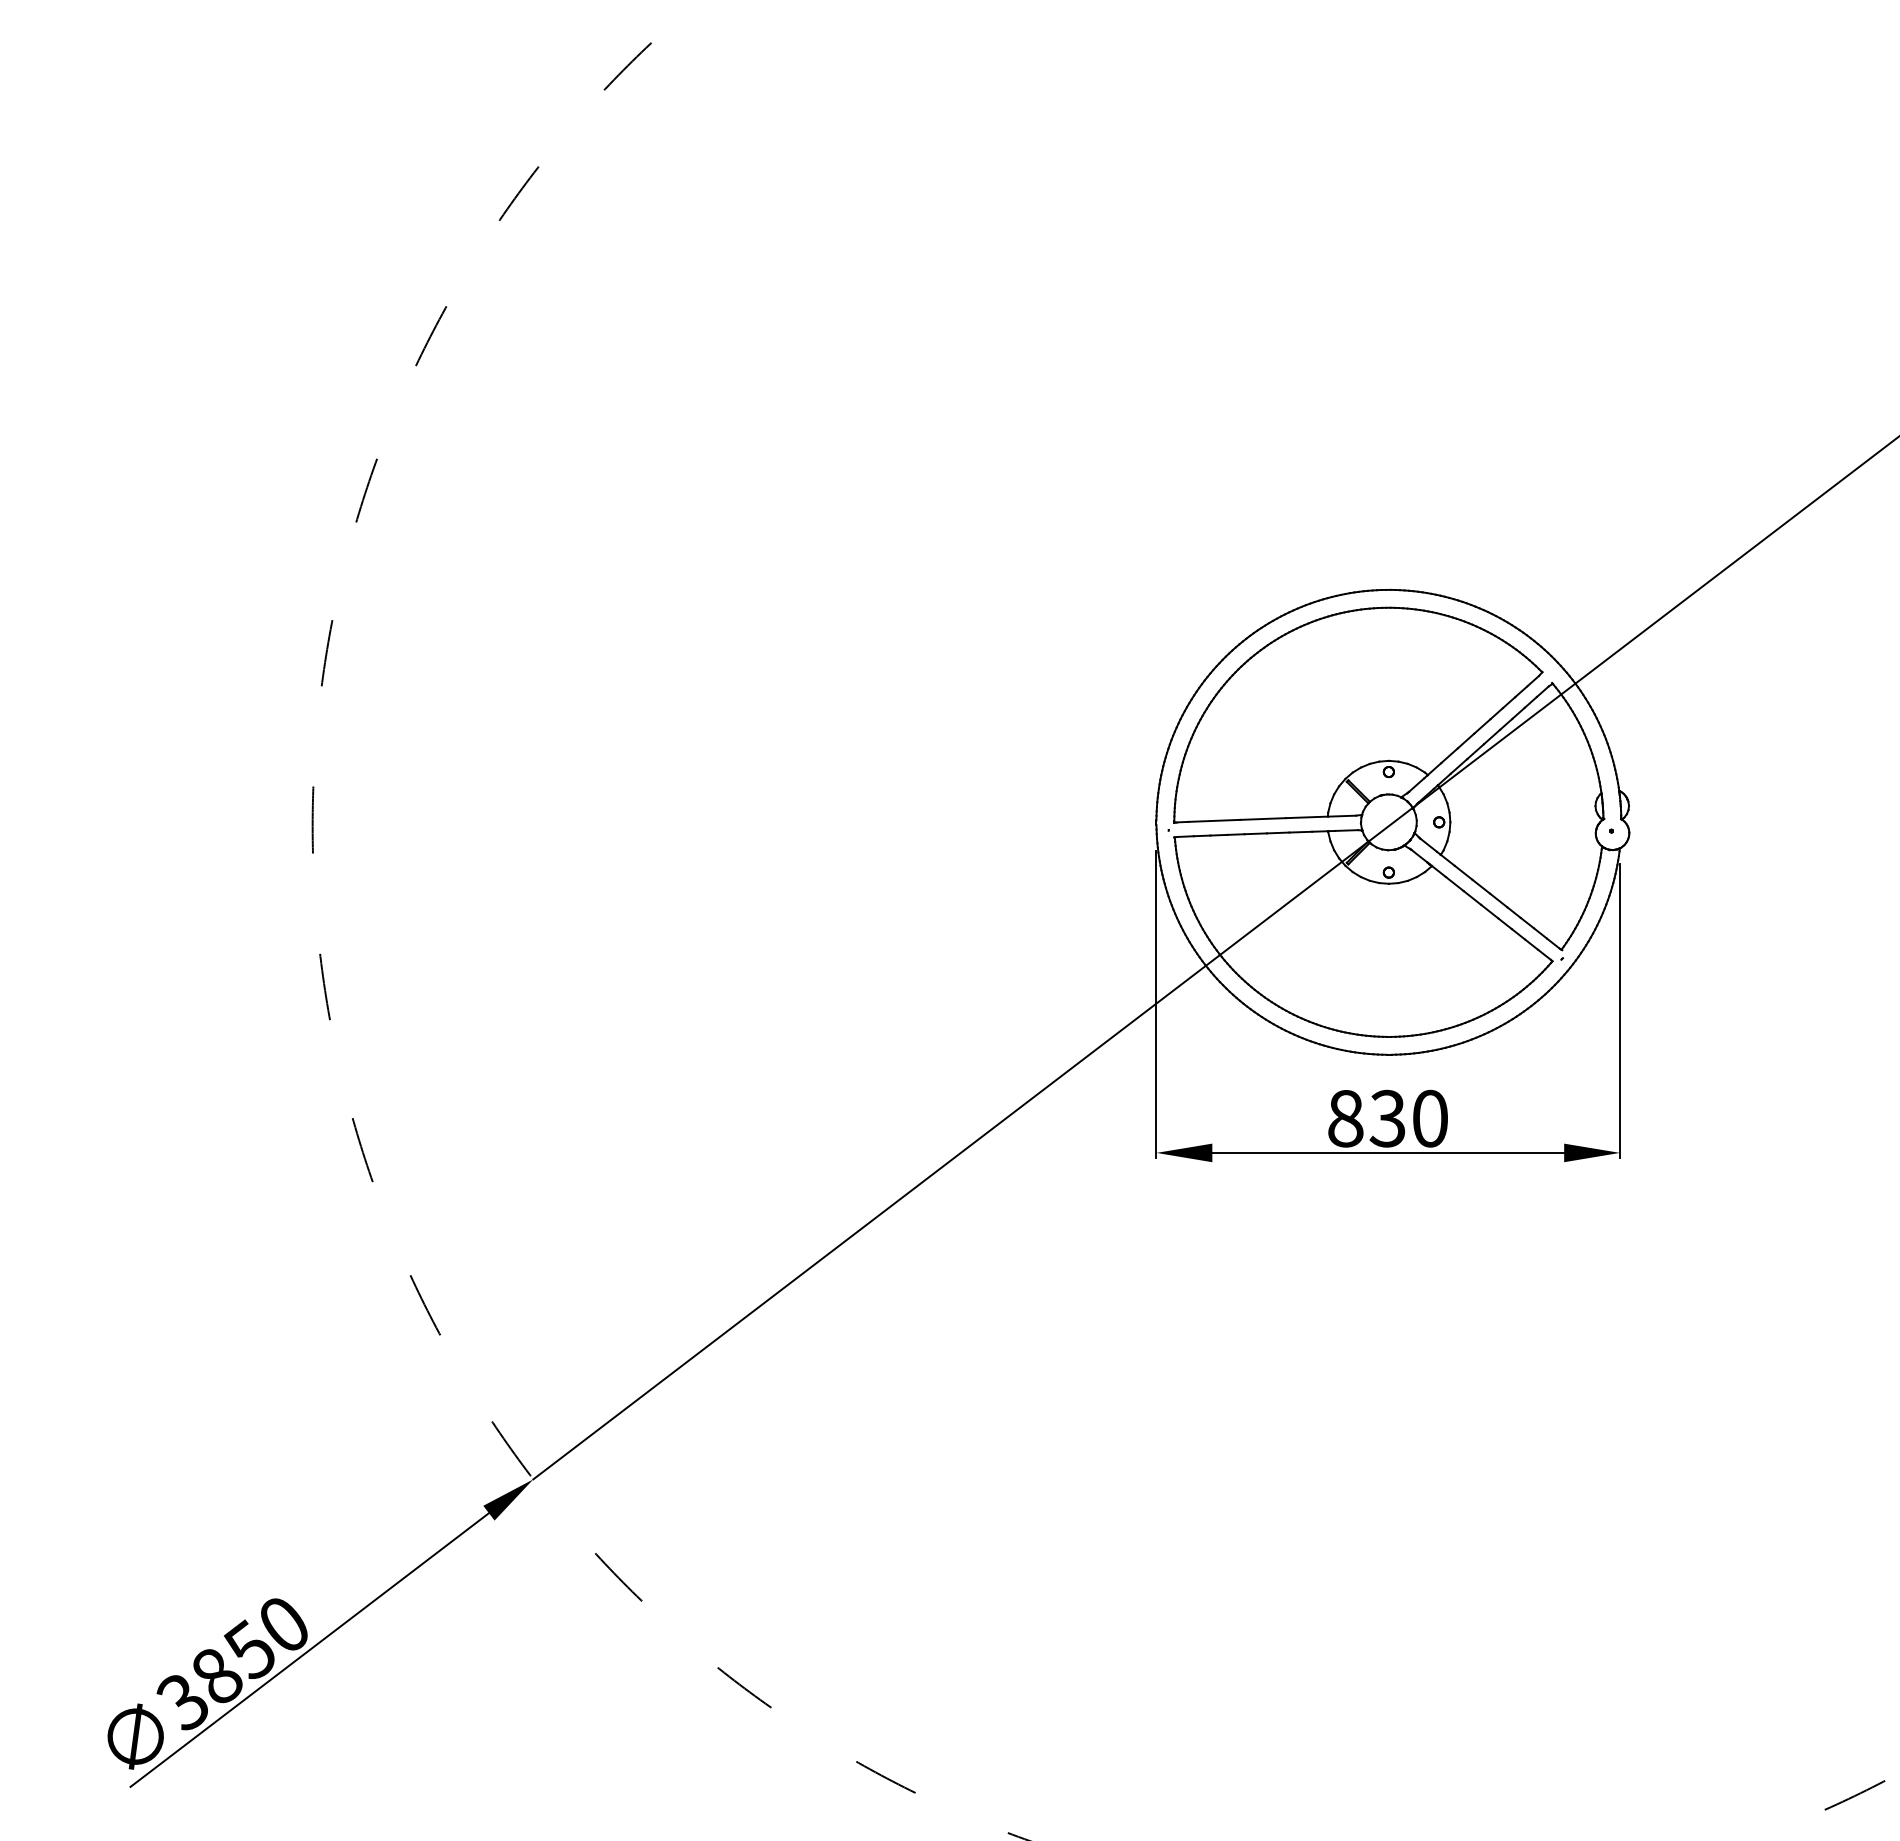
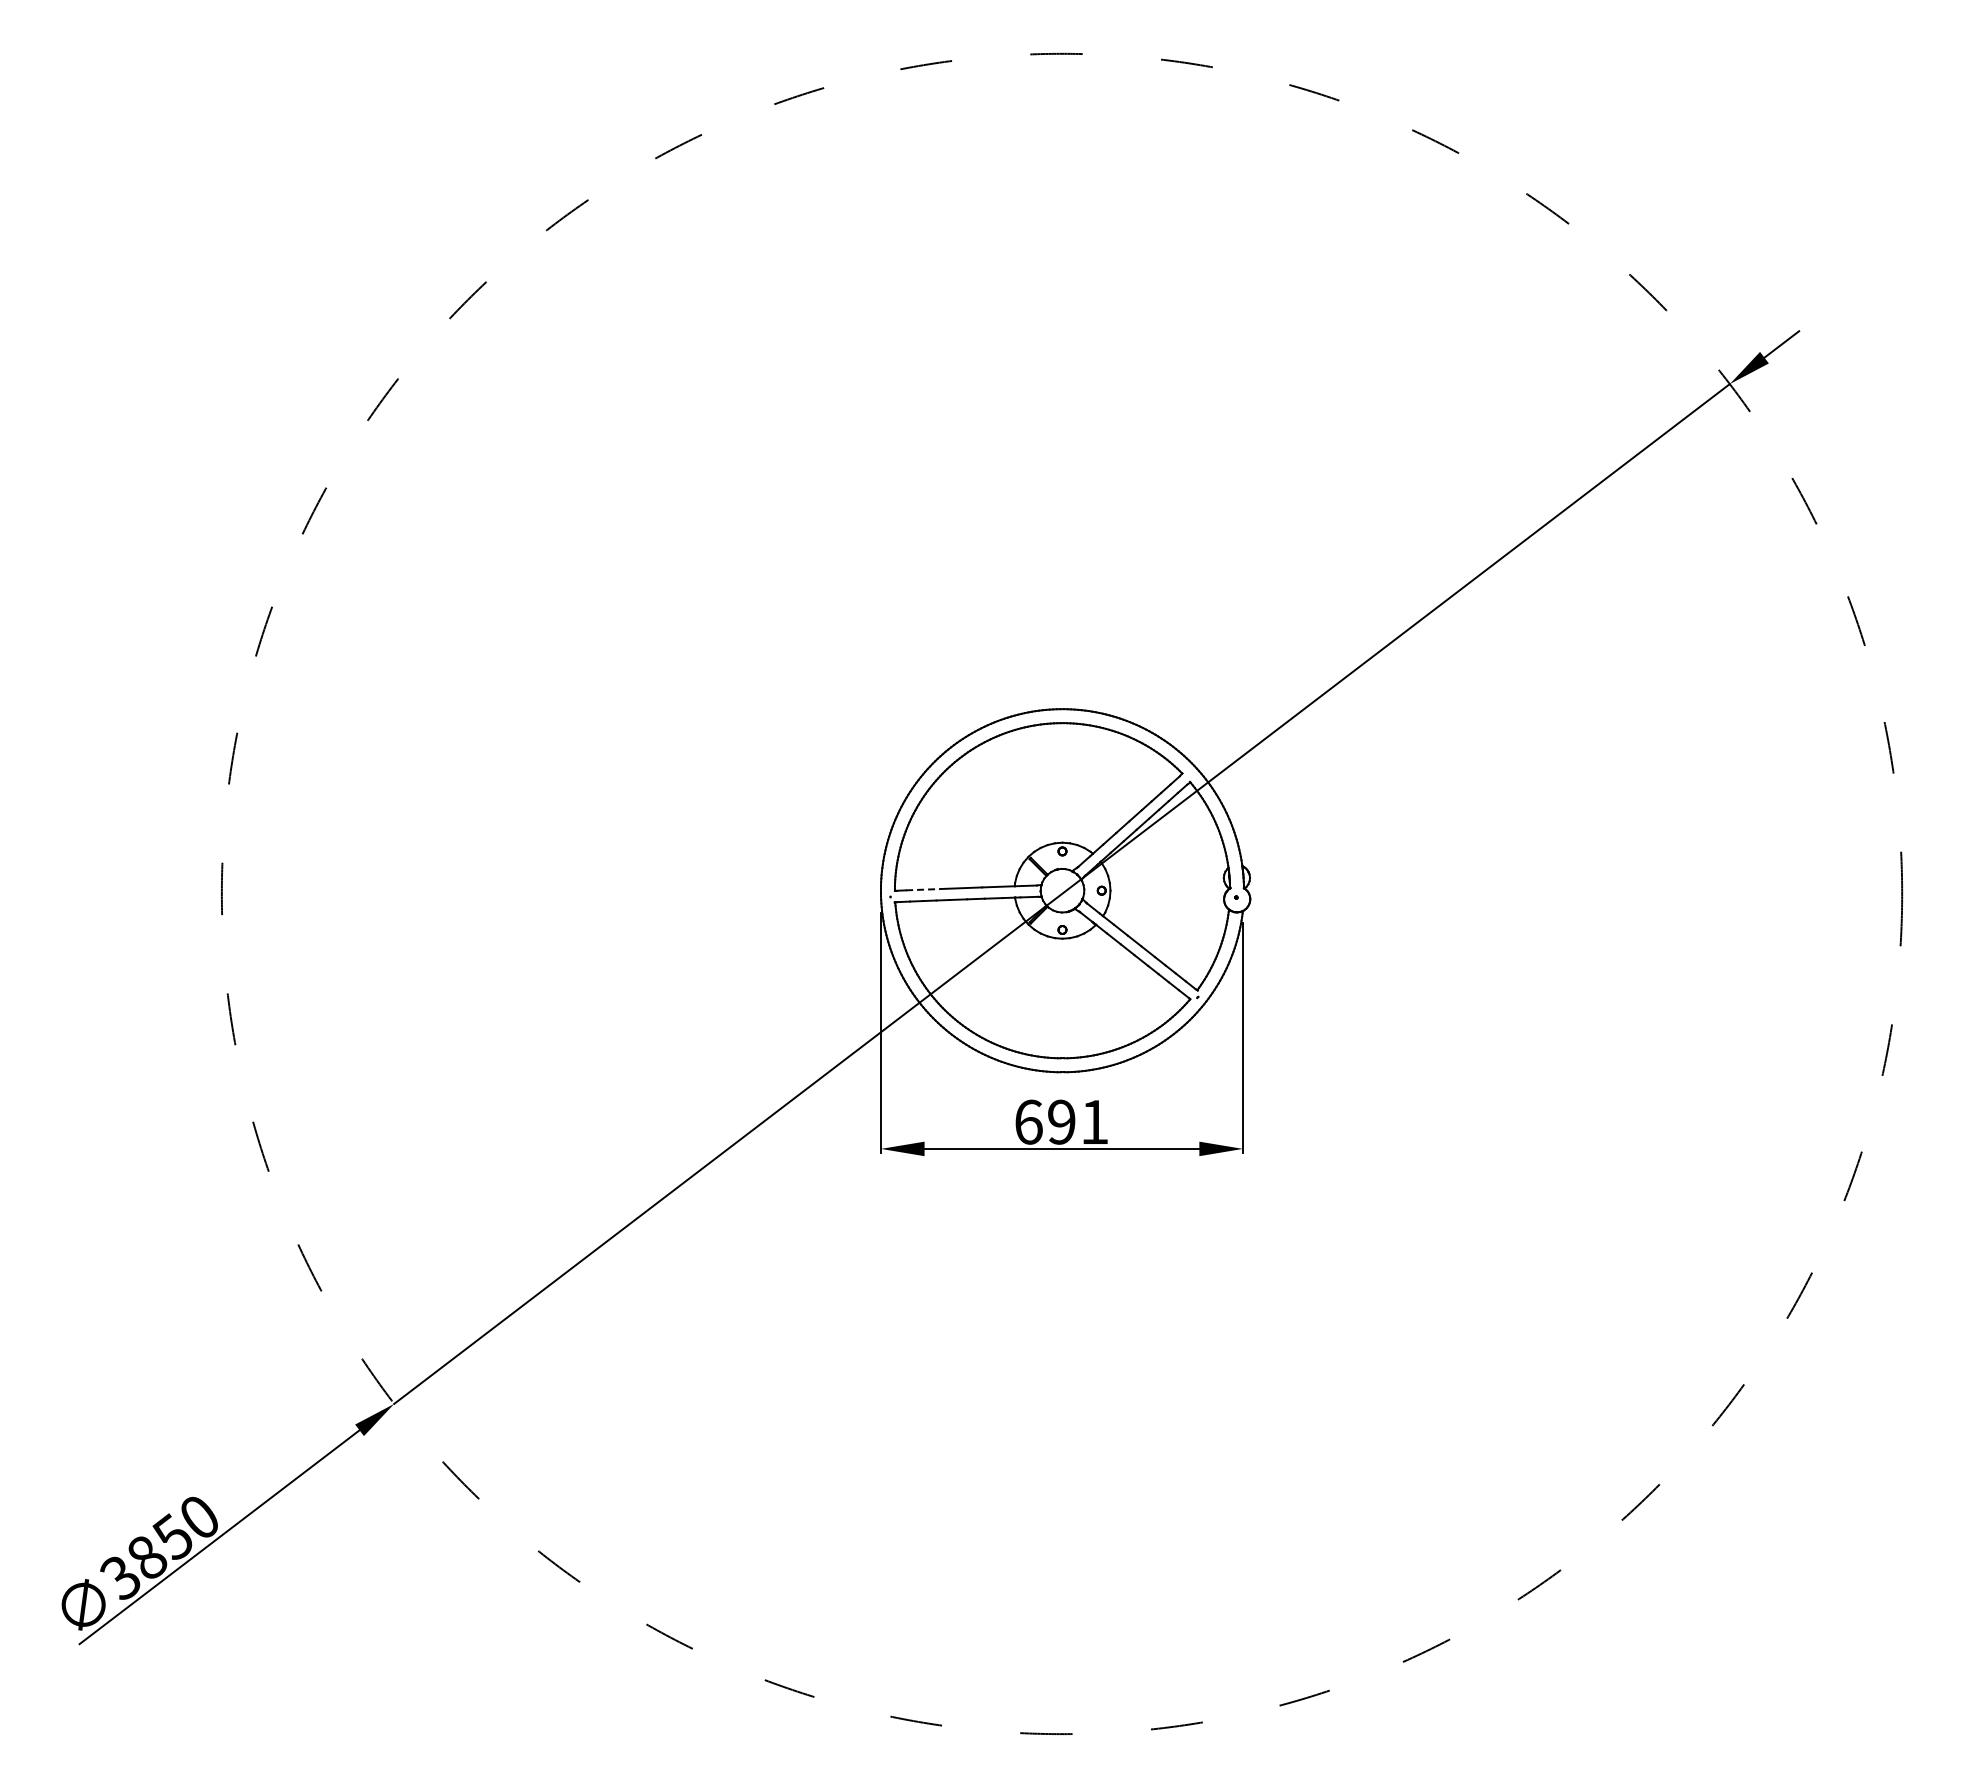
line: (1214, 820) -> (926, 889), solid -> dashed
text: (1387, 1117) -> (1061, 1121), 830 -> 691

